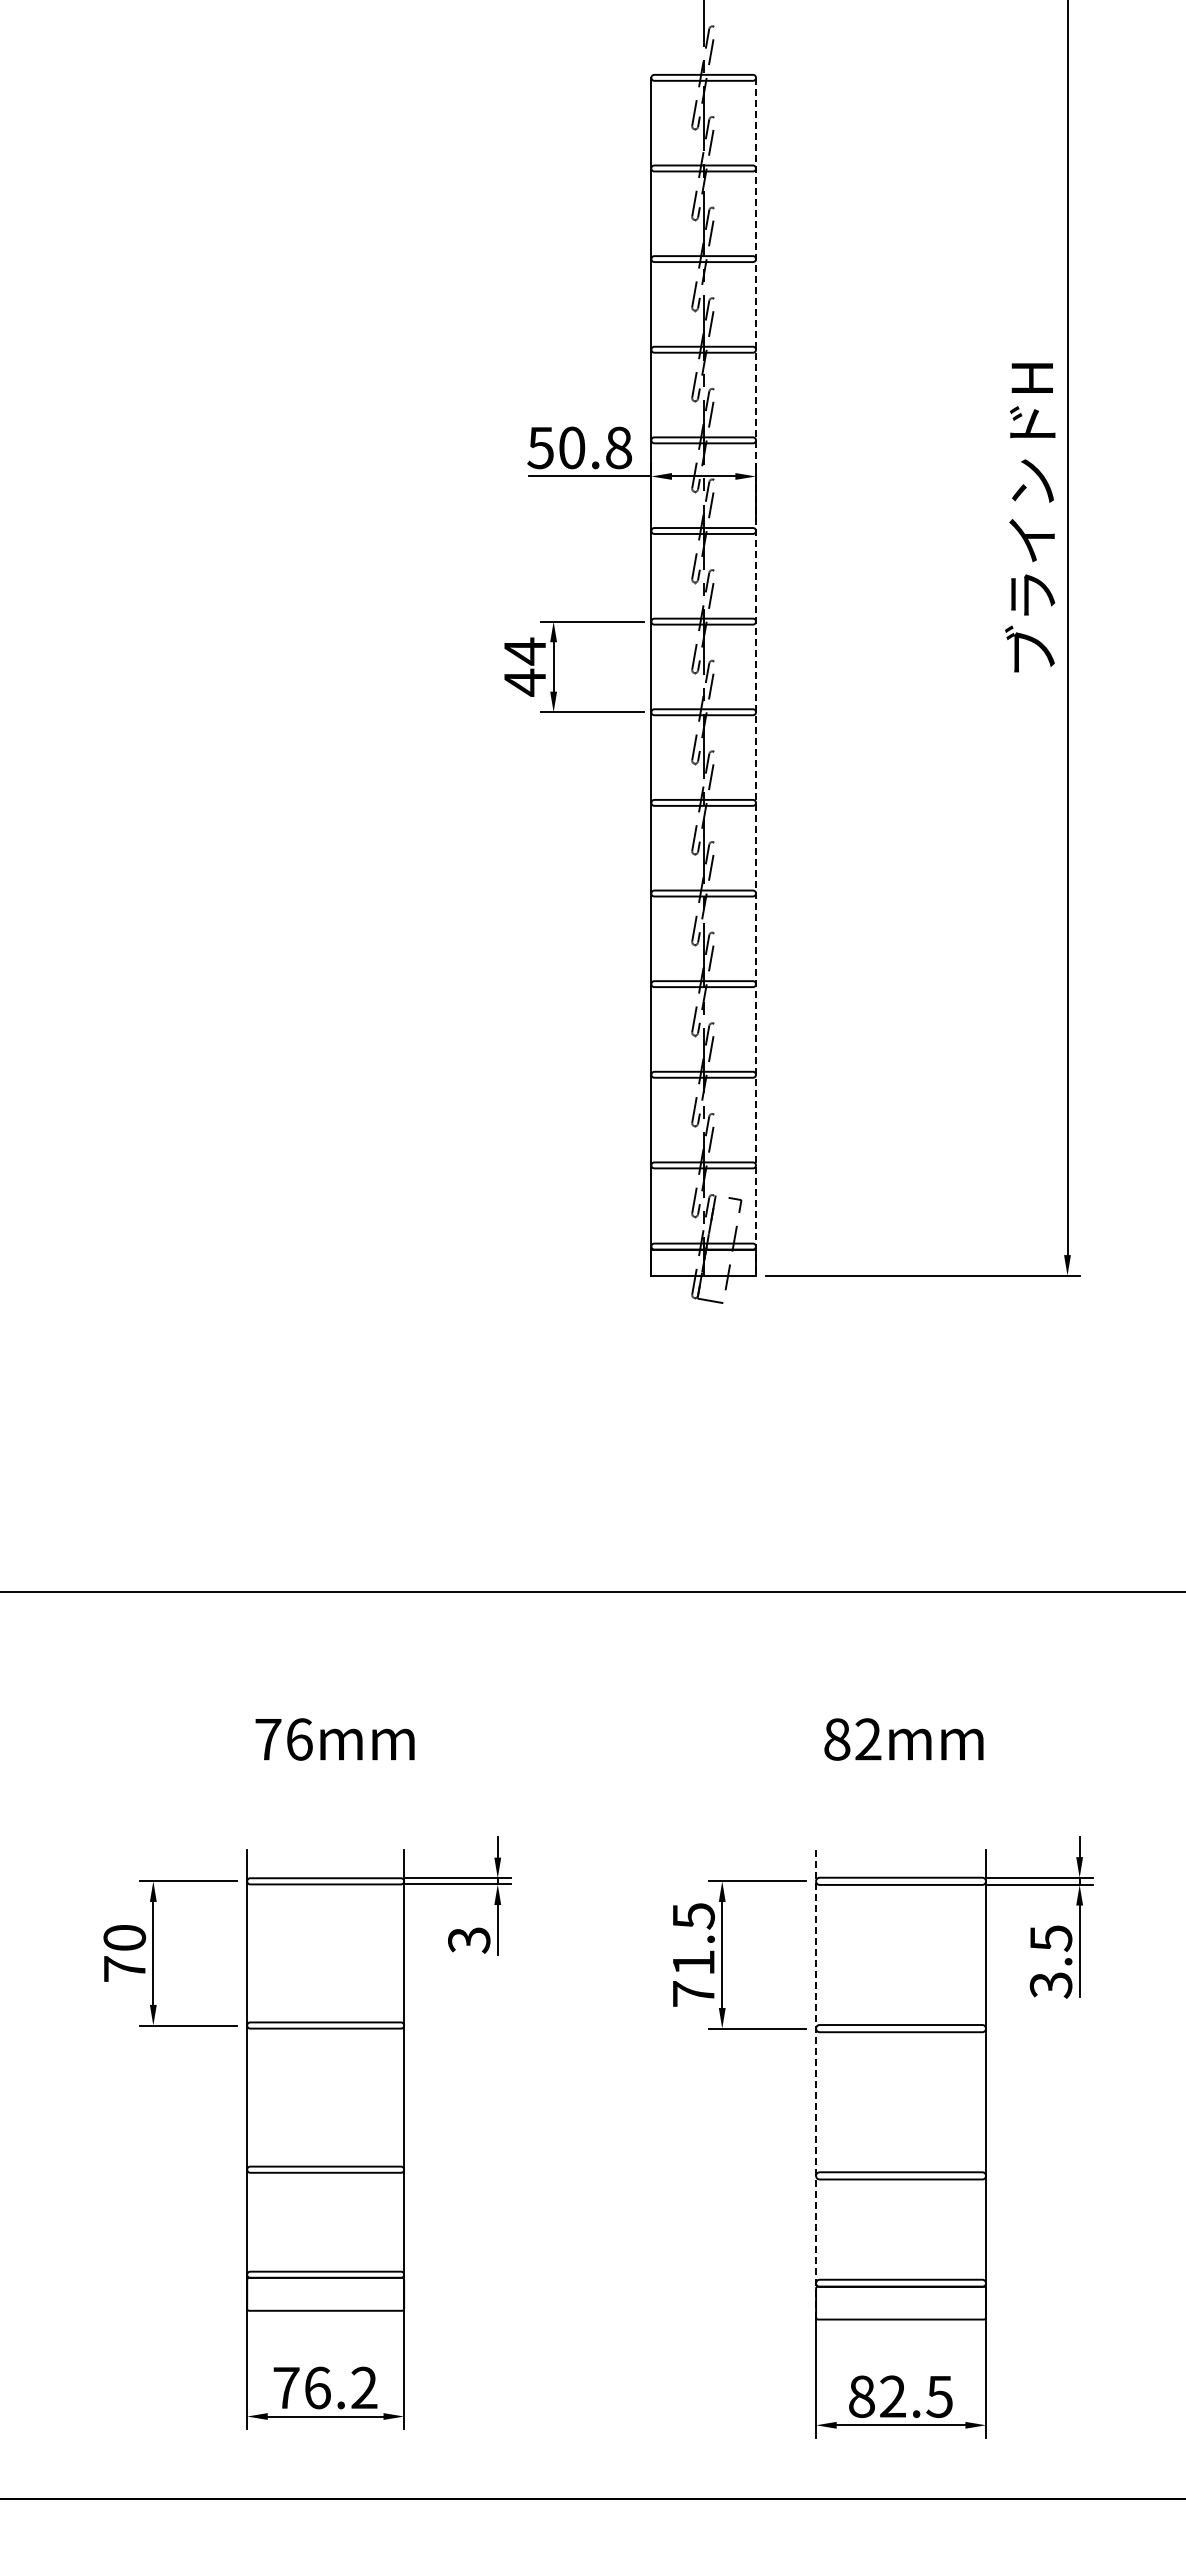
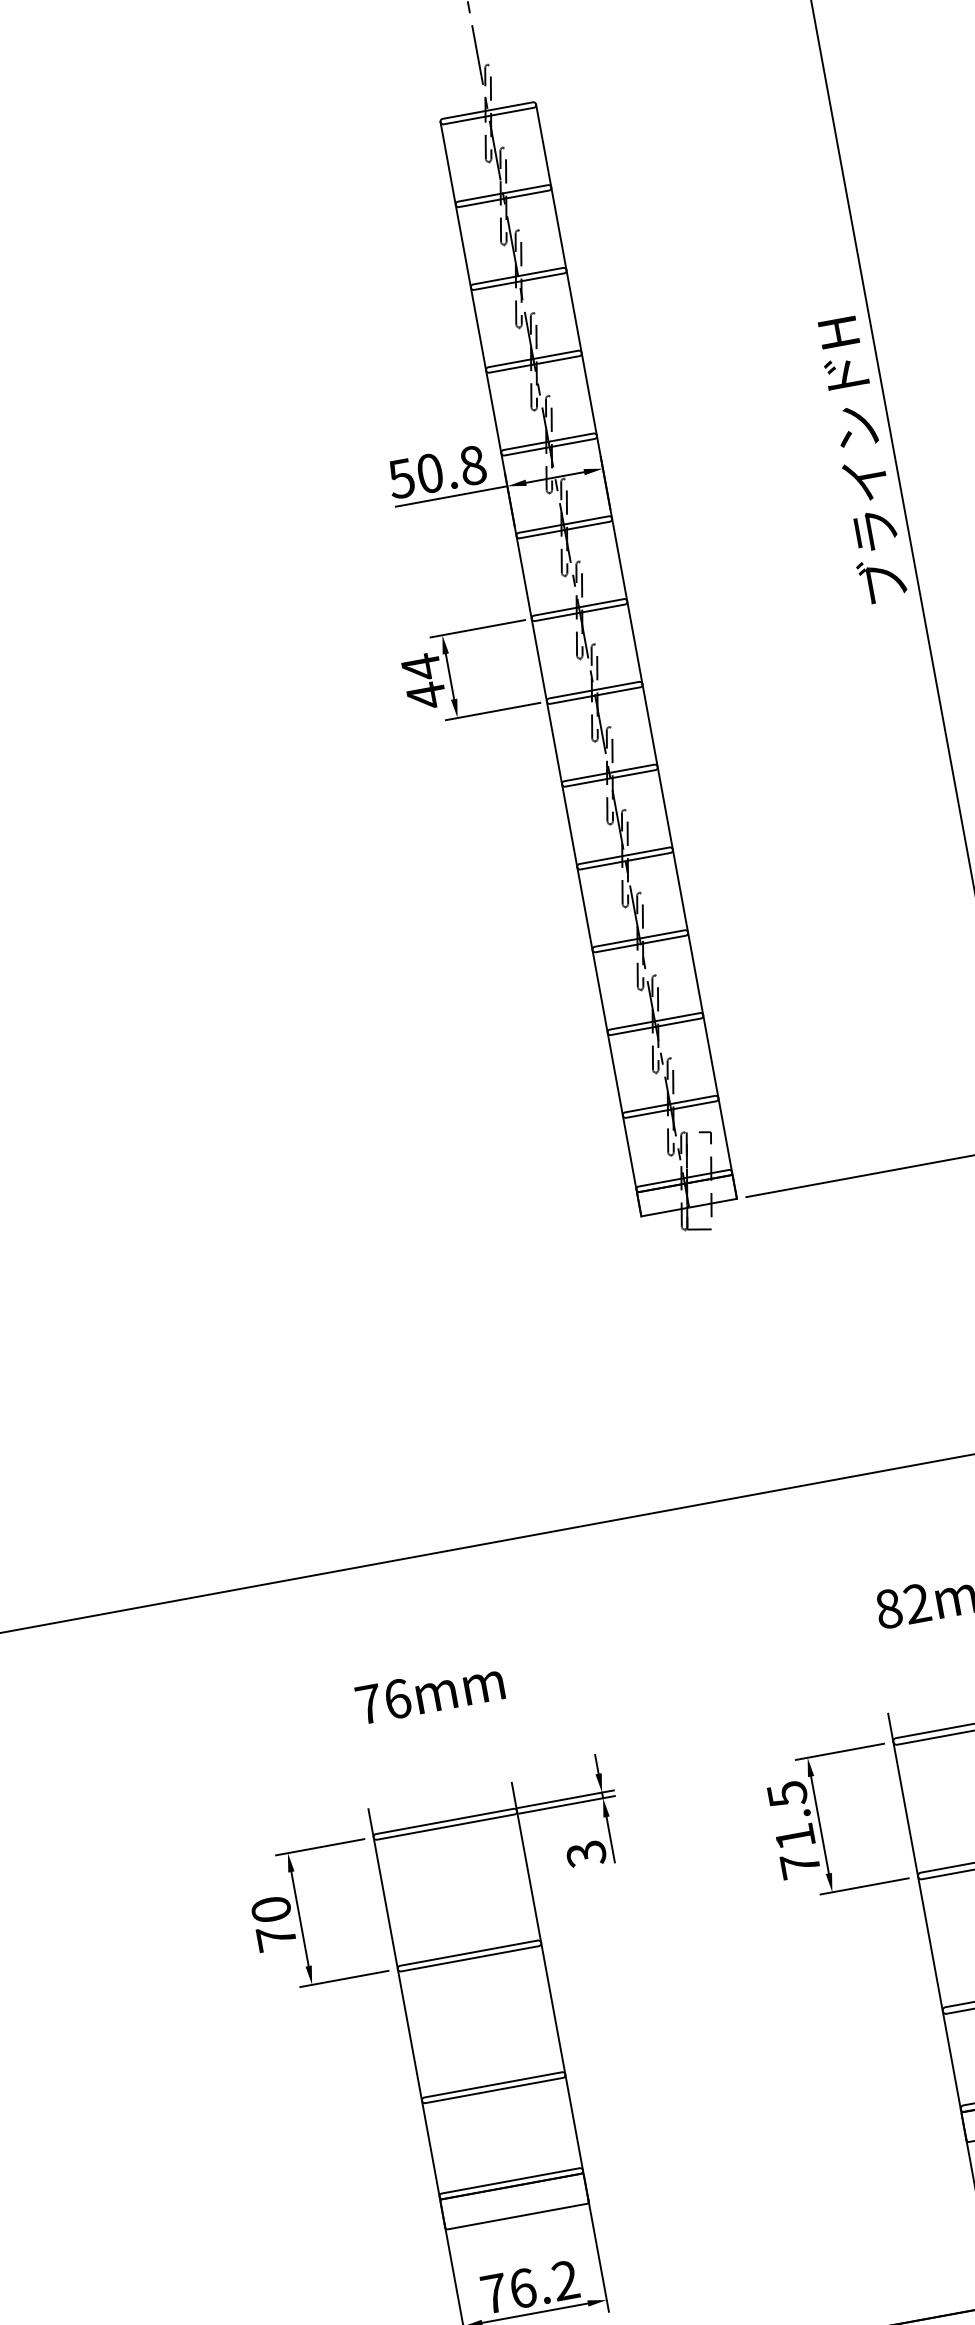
line: (756, 676) -> (636, 651), dashed -> solid
line: (816, 2083) -> (927, 1926), dashed -> solid

